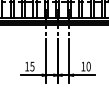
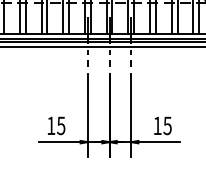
text: (88, 66) -> (167, 125), 10 -> 15

